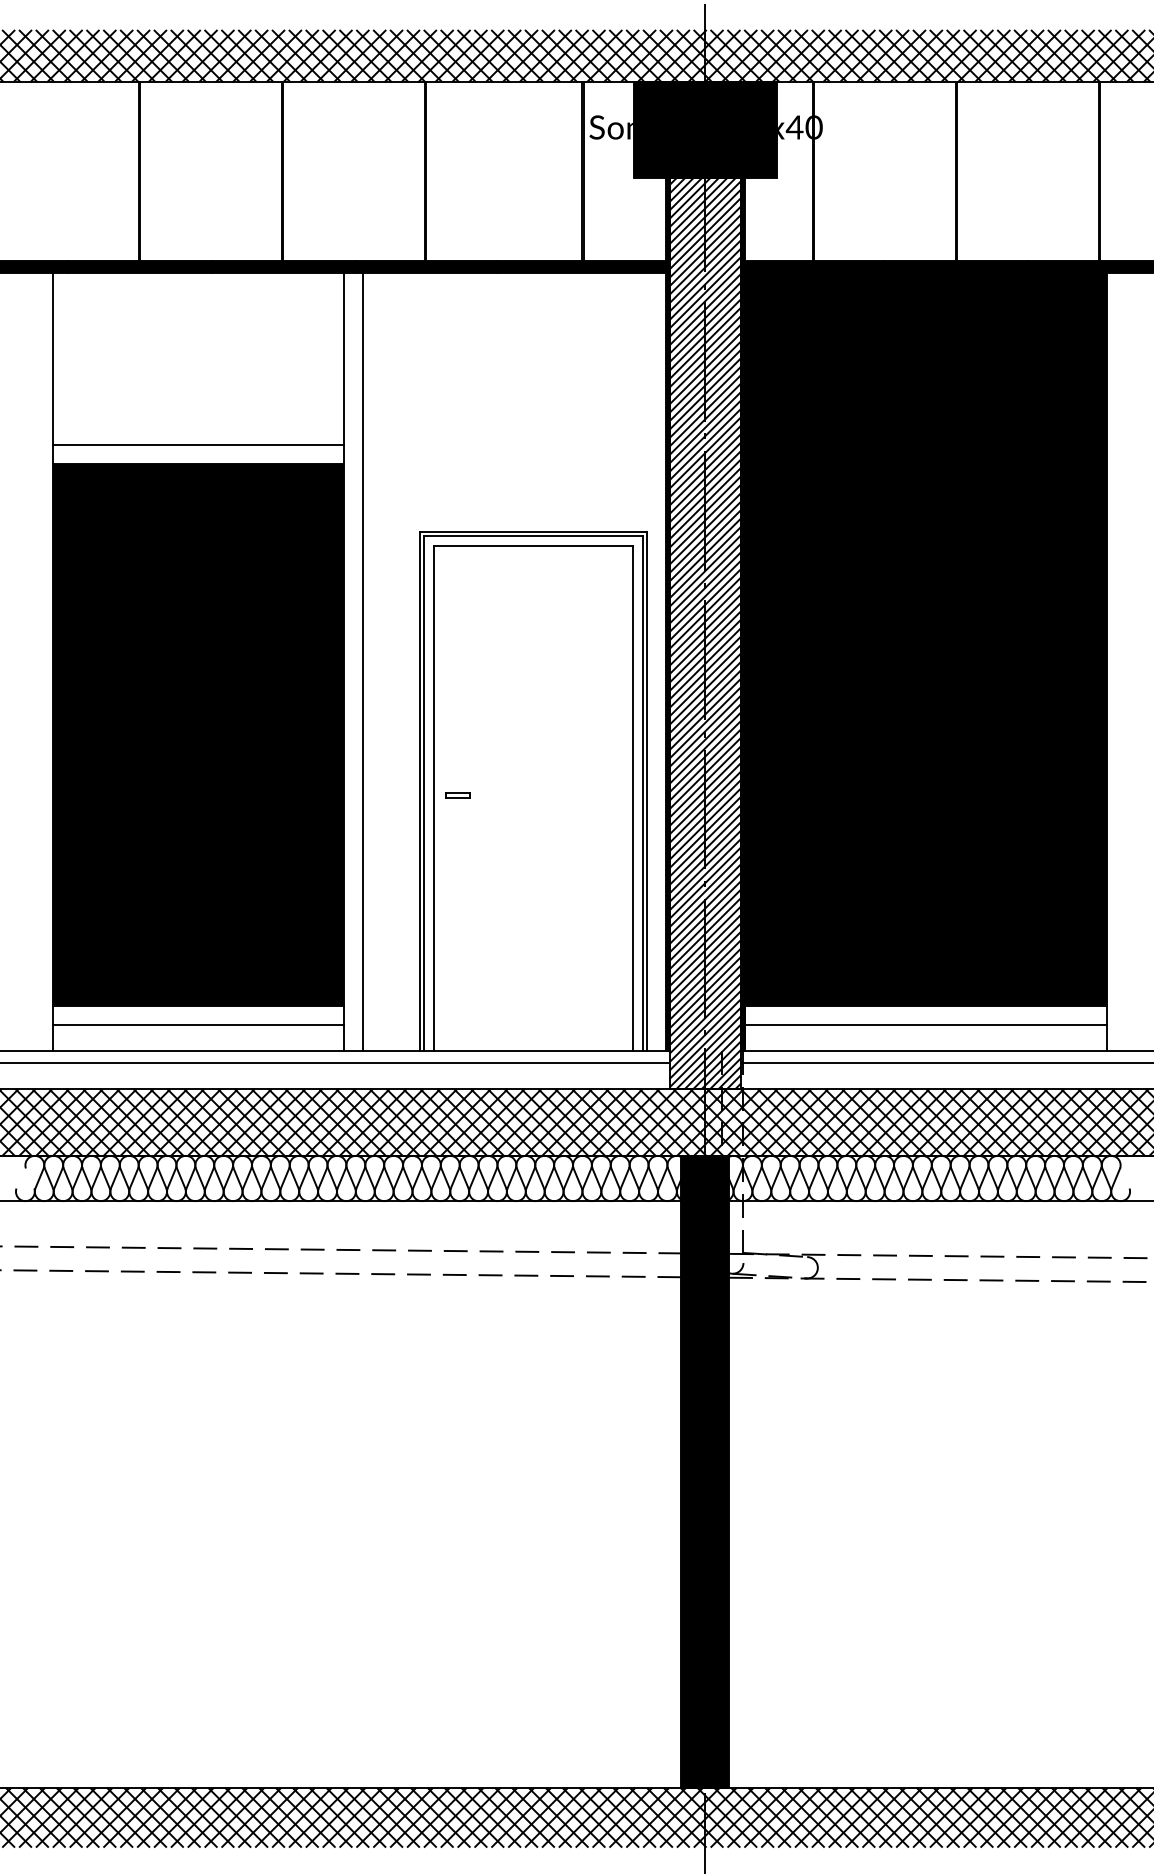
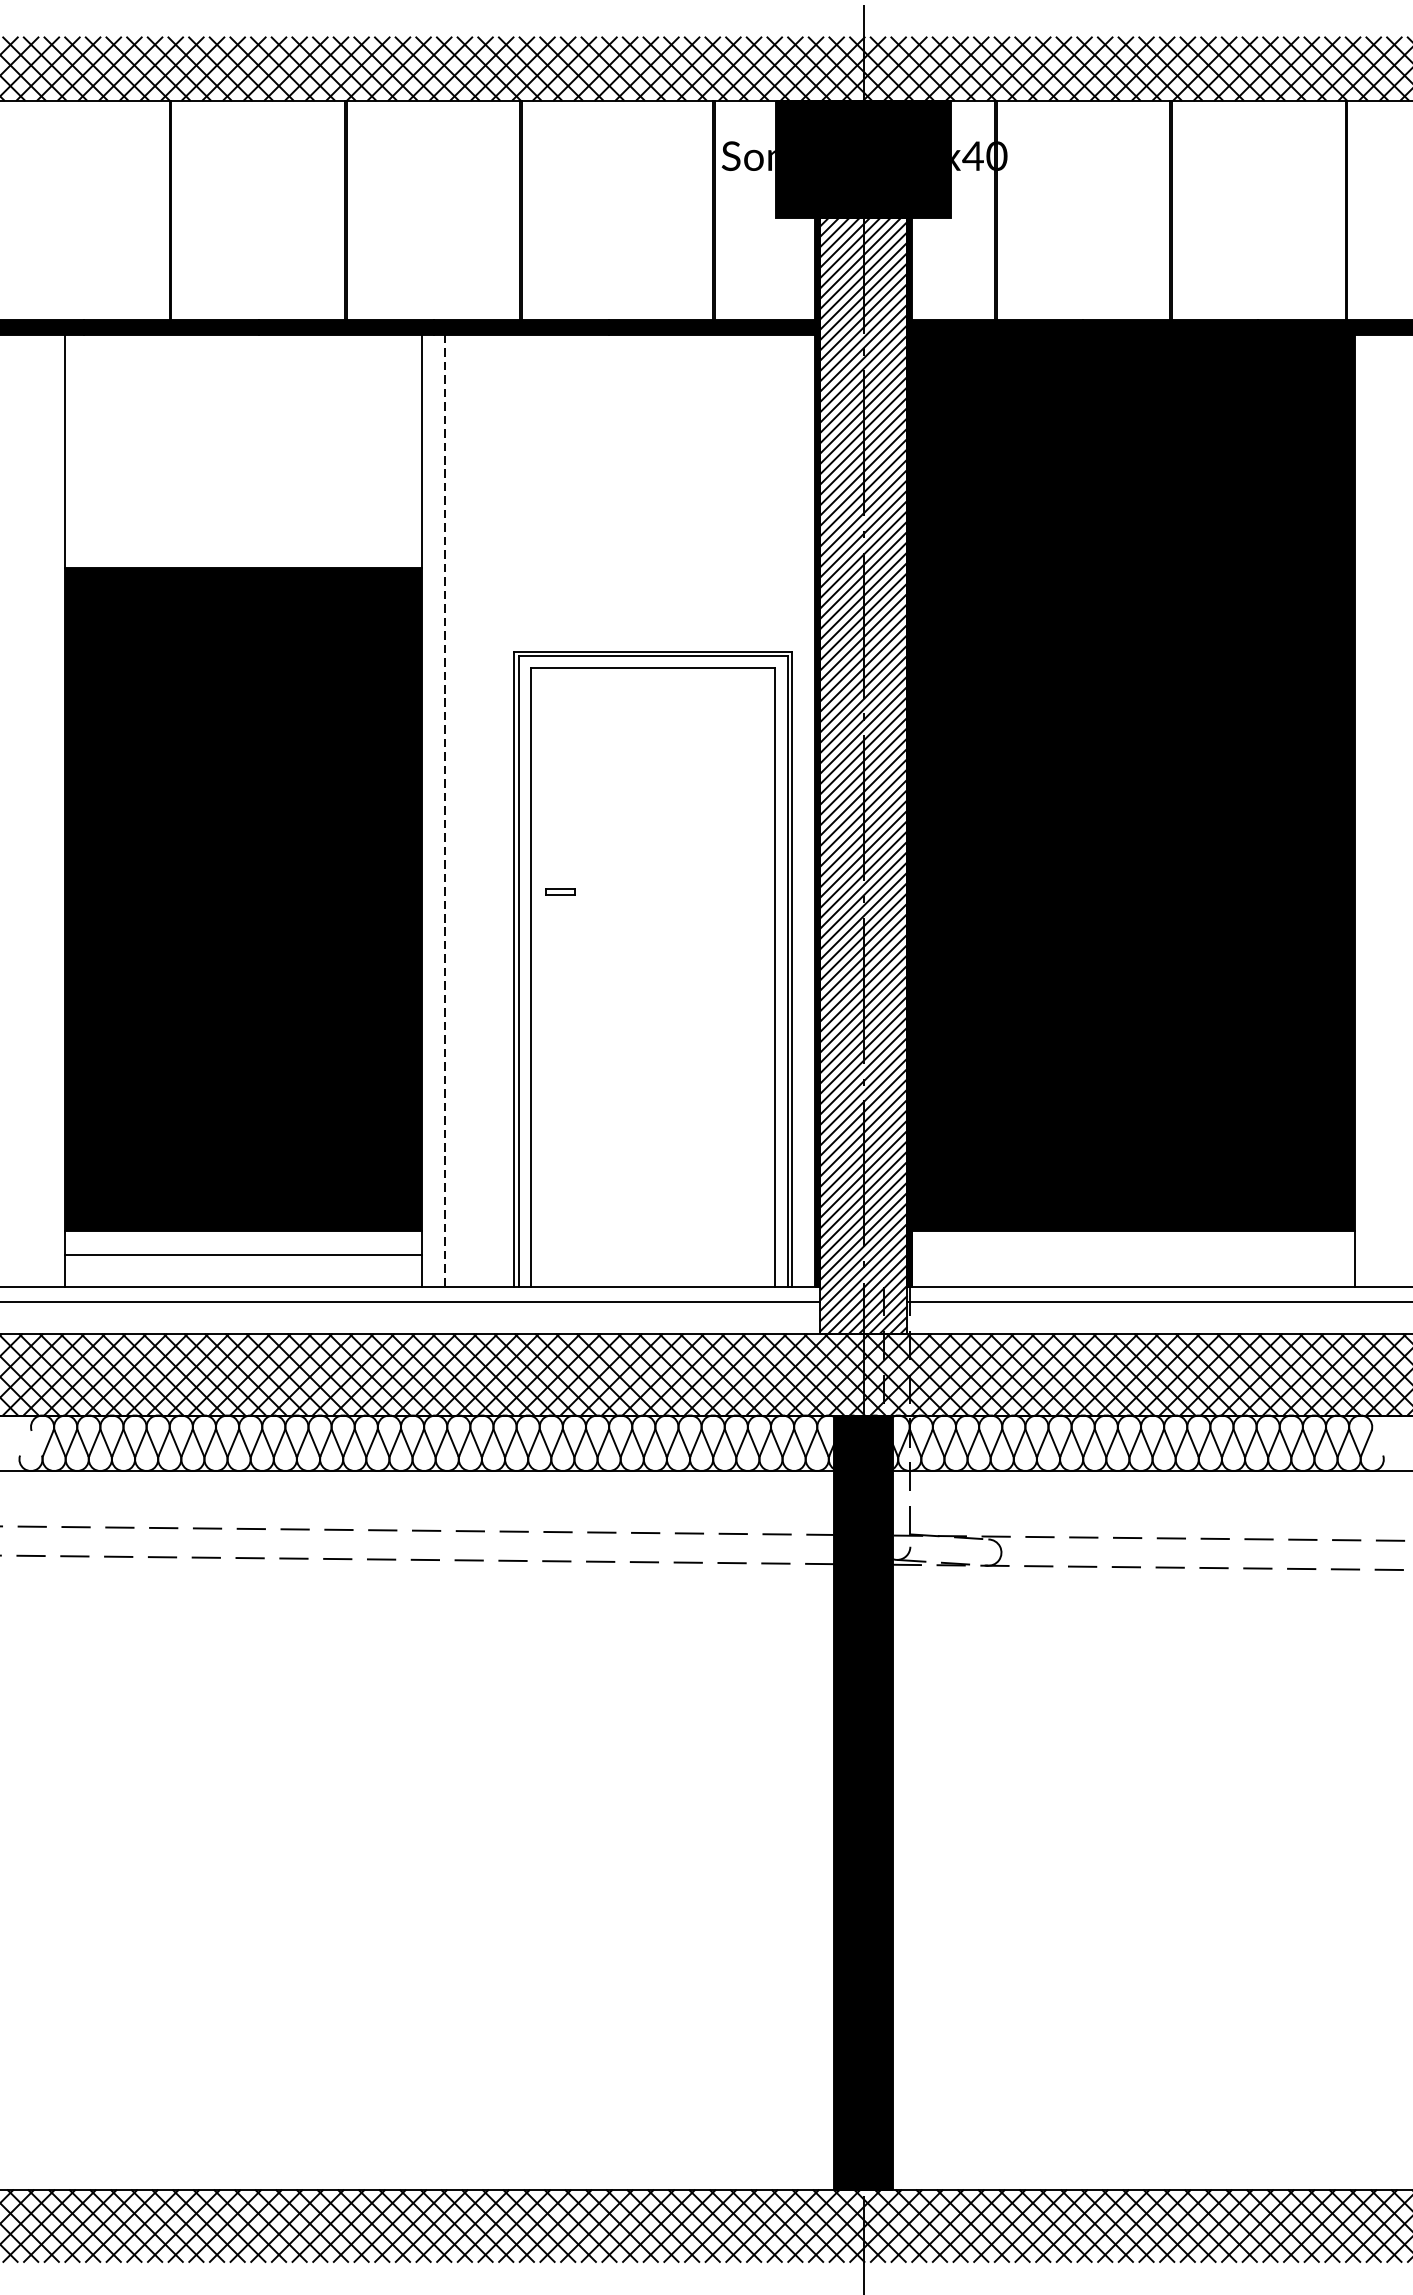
line: (198, 445) -> (242, 545), removed
line: (363, 662) -> (445, 811), solid -> dashed
part: (457, 795) -> (560, 892), moved
line: (925, 1024) -> (1133, 1254), removed

